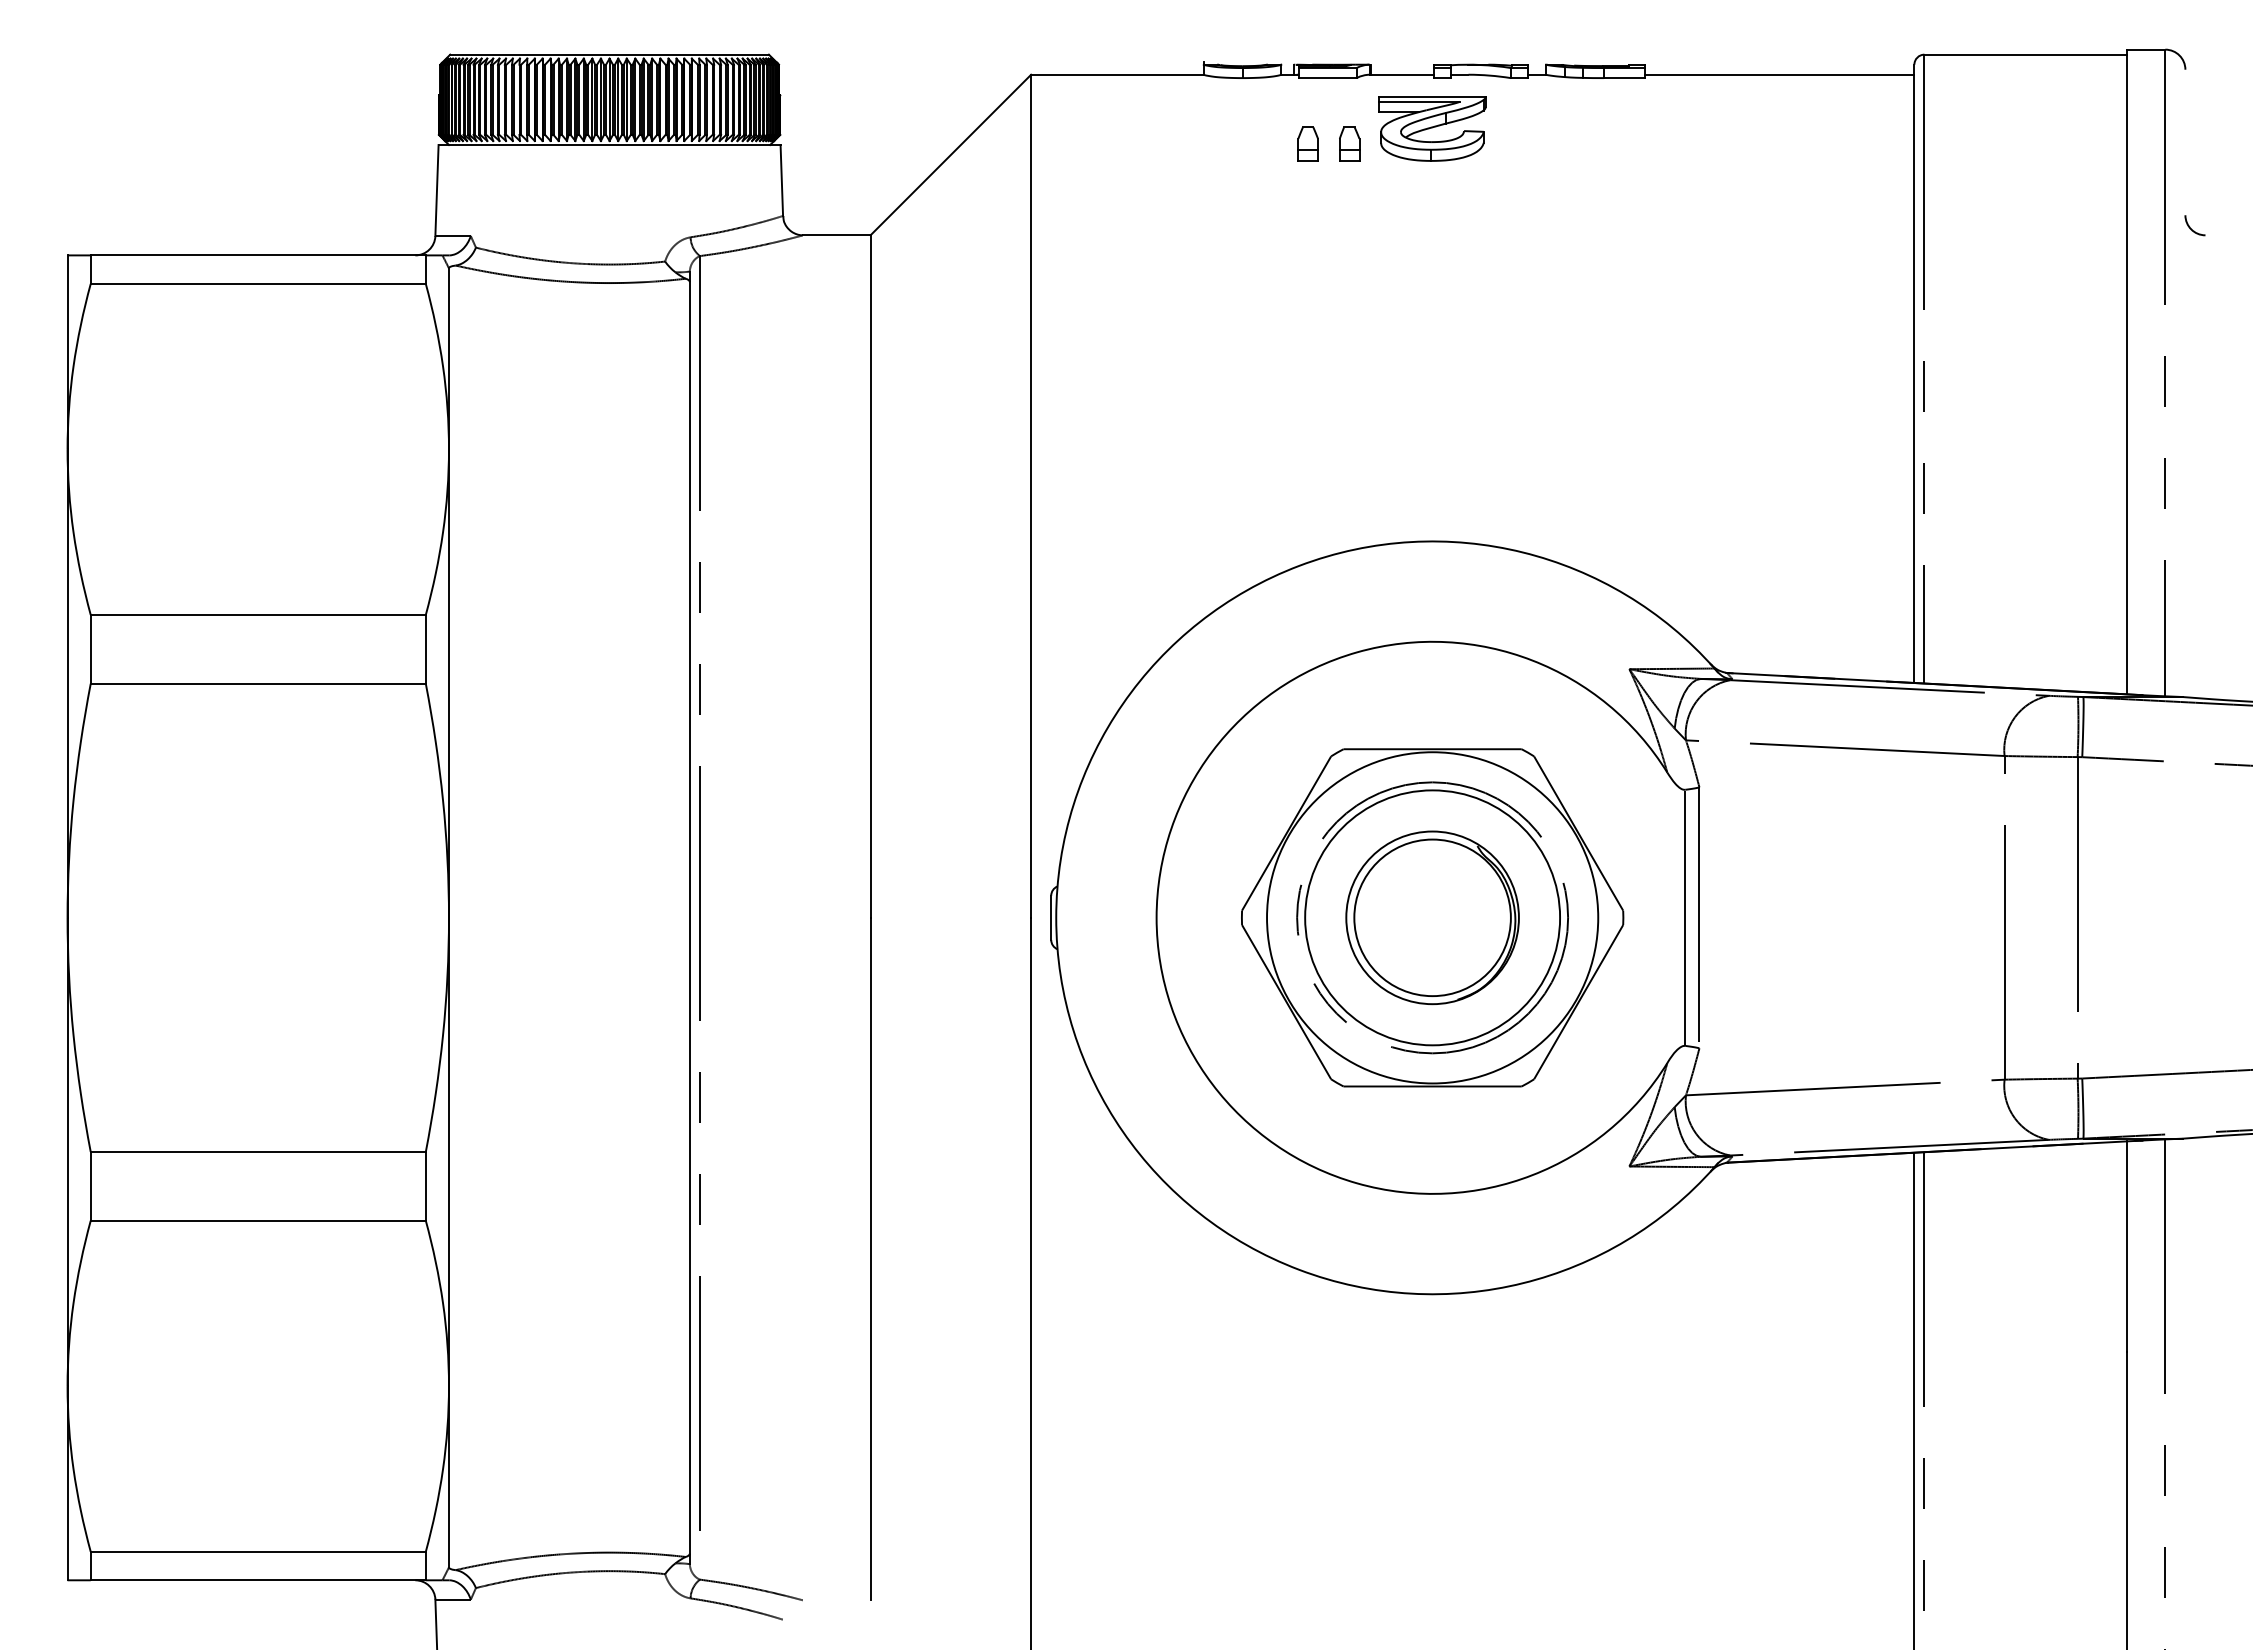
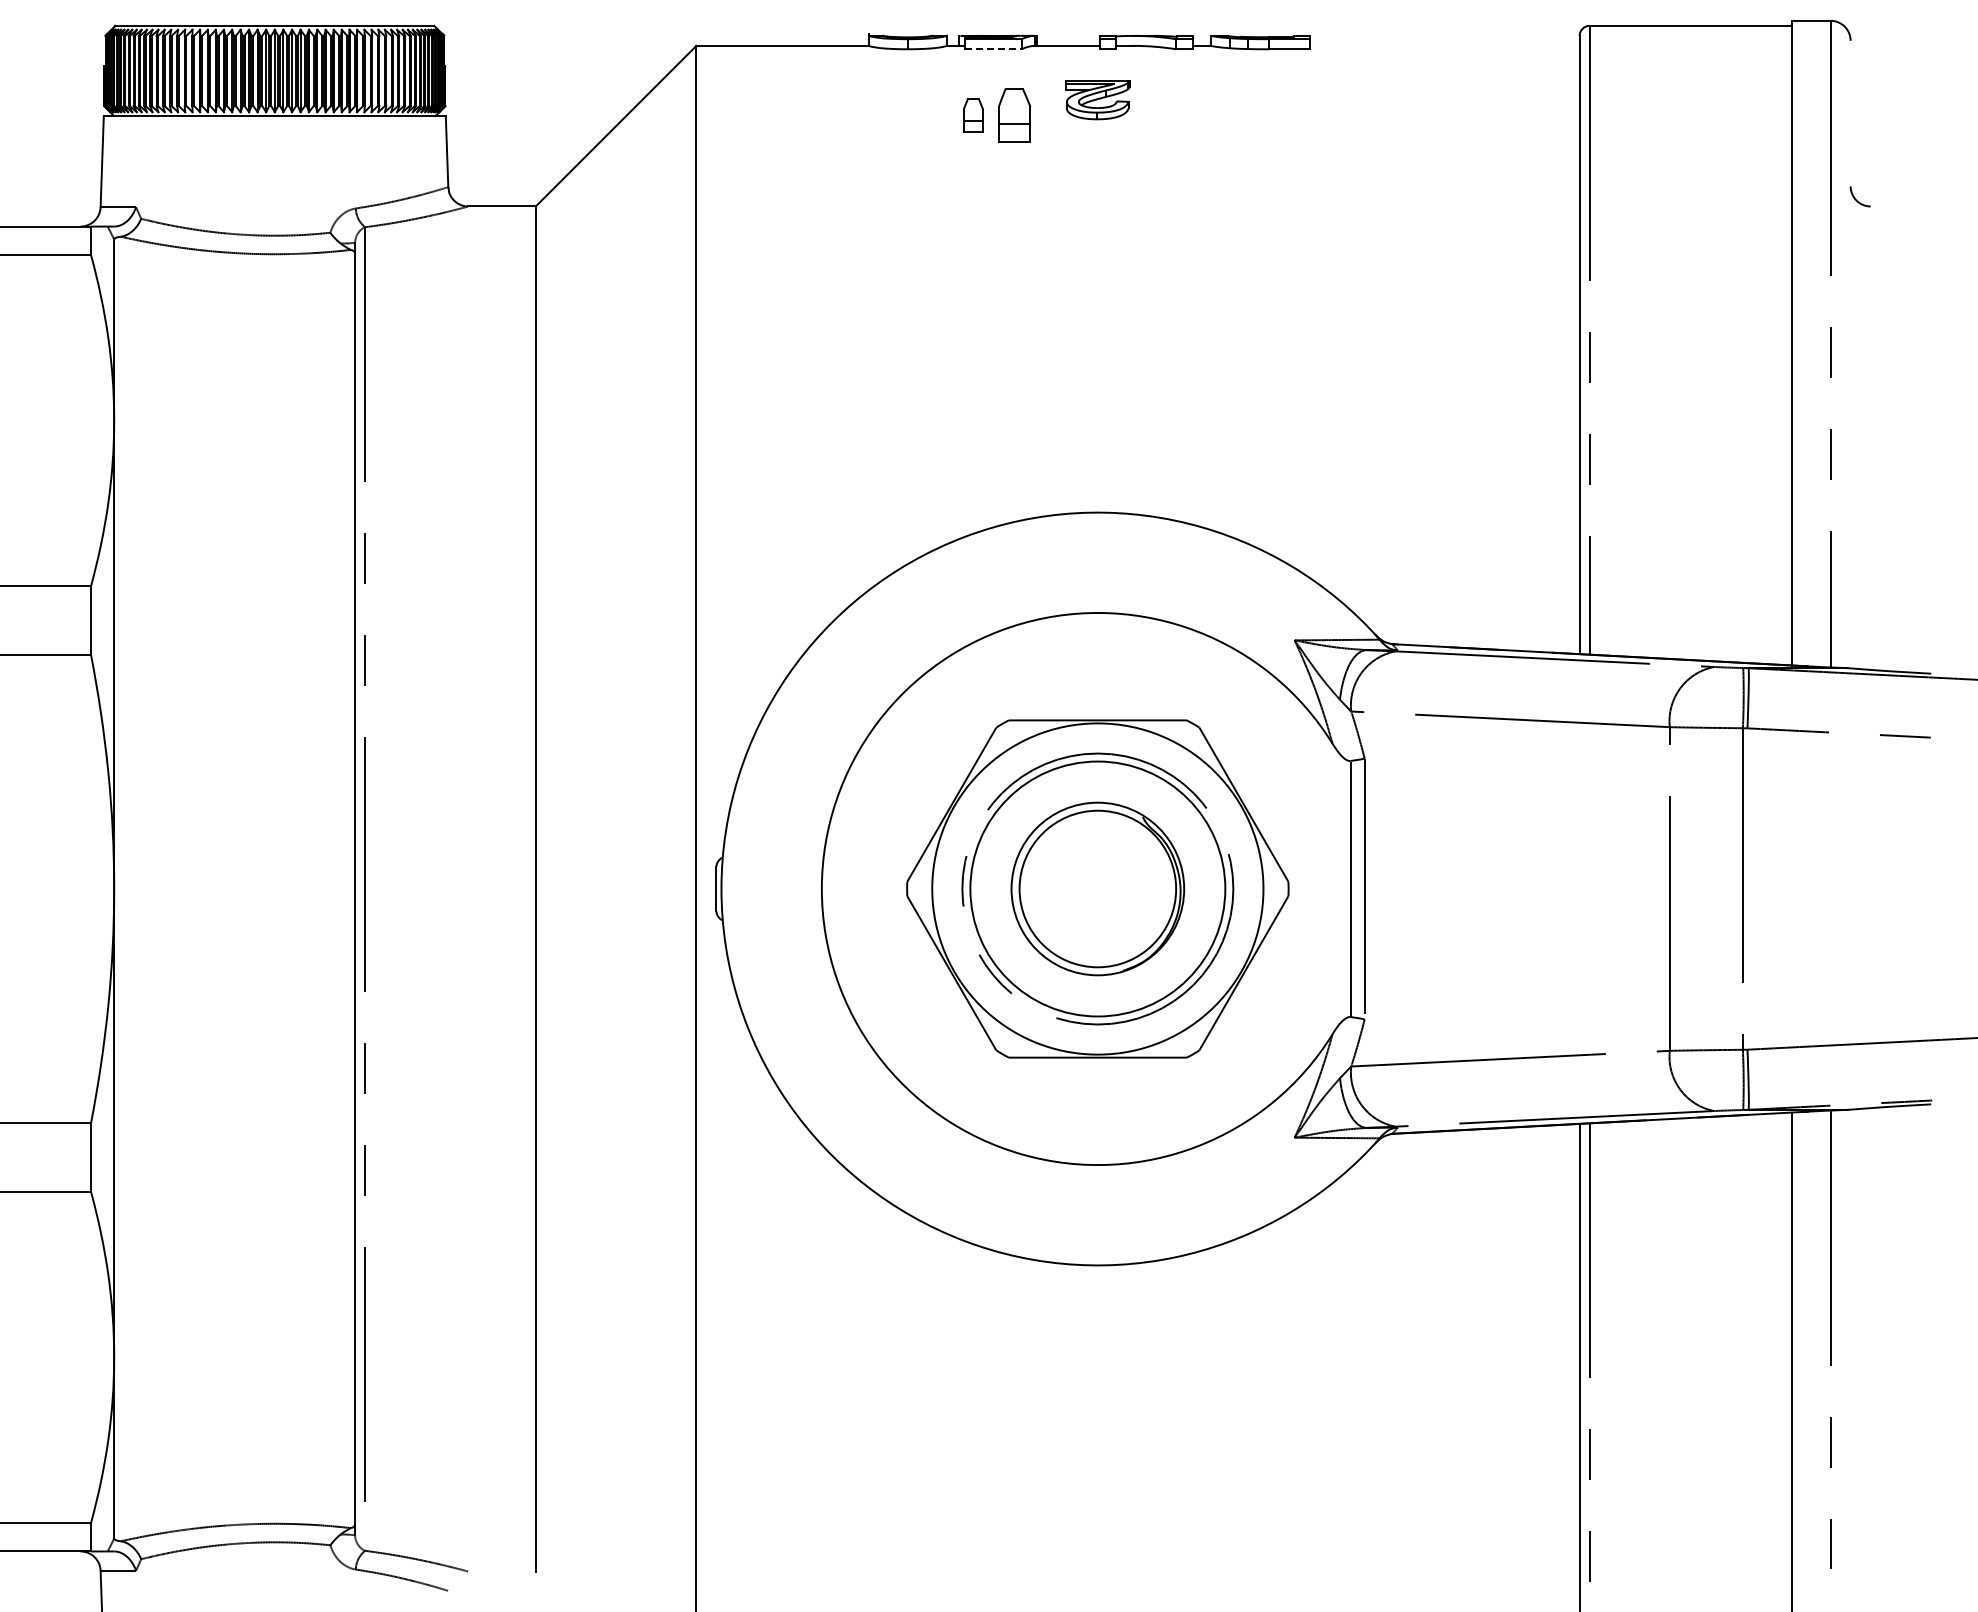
line: (1779, 74) -> (1444, 45), removed
line: (1328, 77) -> (993, 48), solid -> dashed
part: (1432, 128) -> (1097, 99), size x0.6
part: (1349, 143) -> (1014, 114), size x1.6

